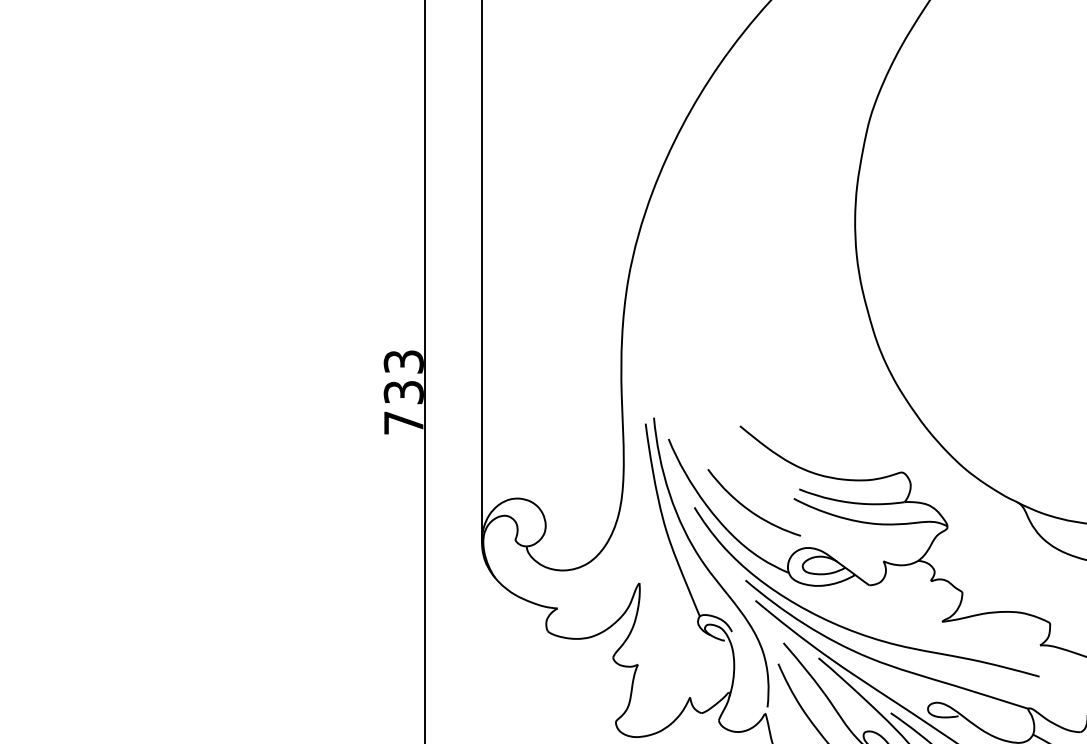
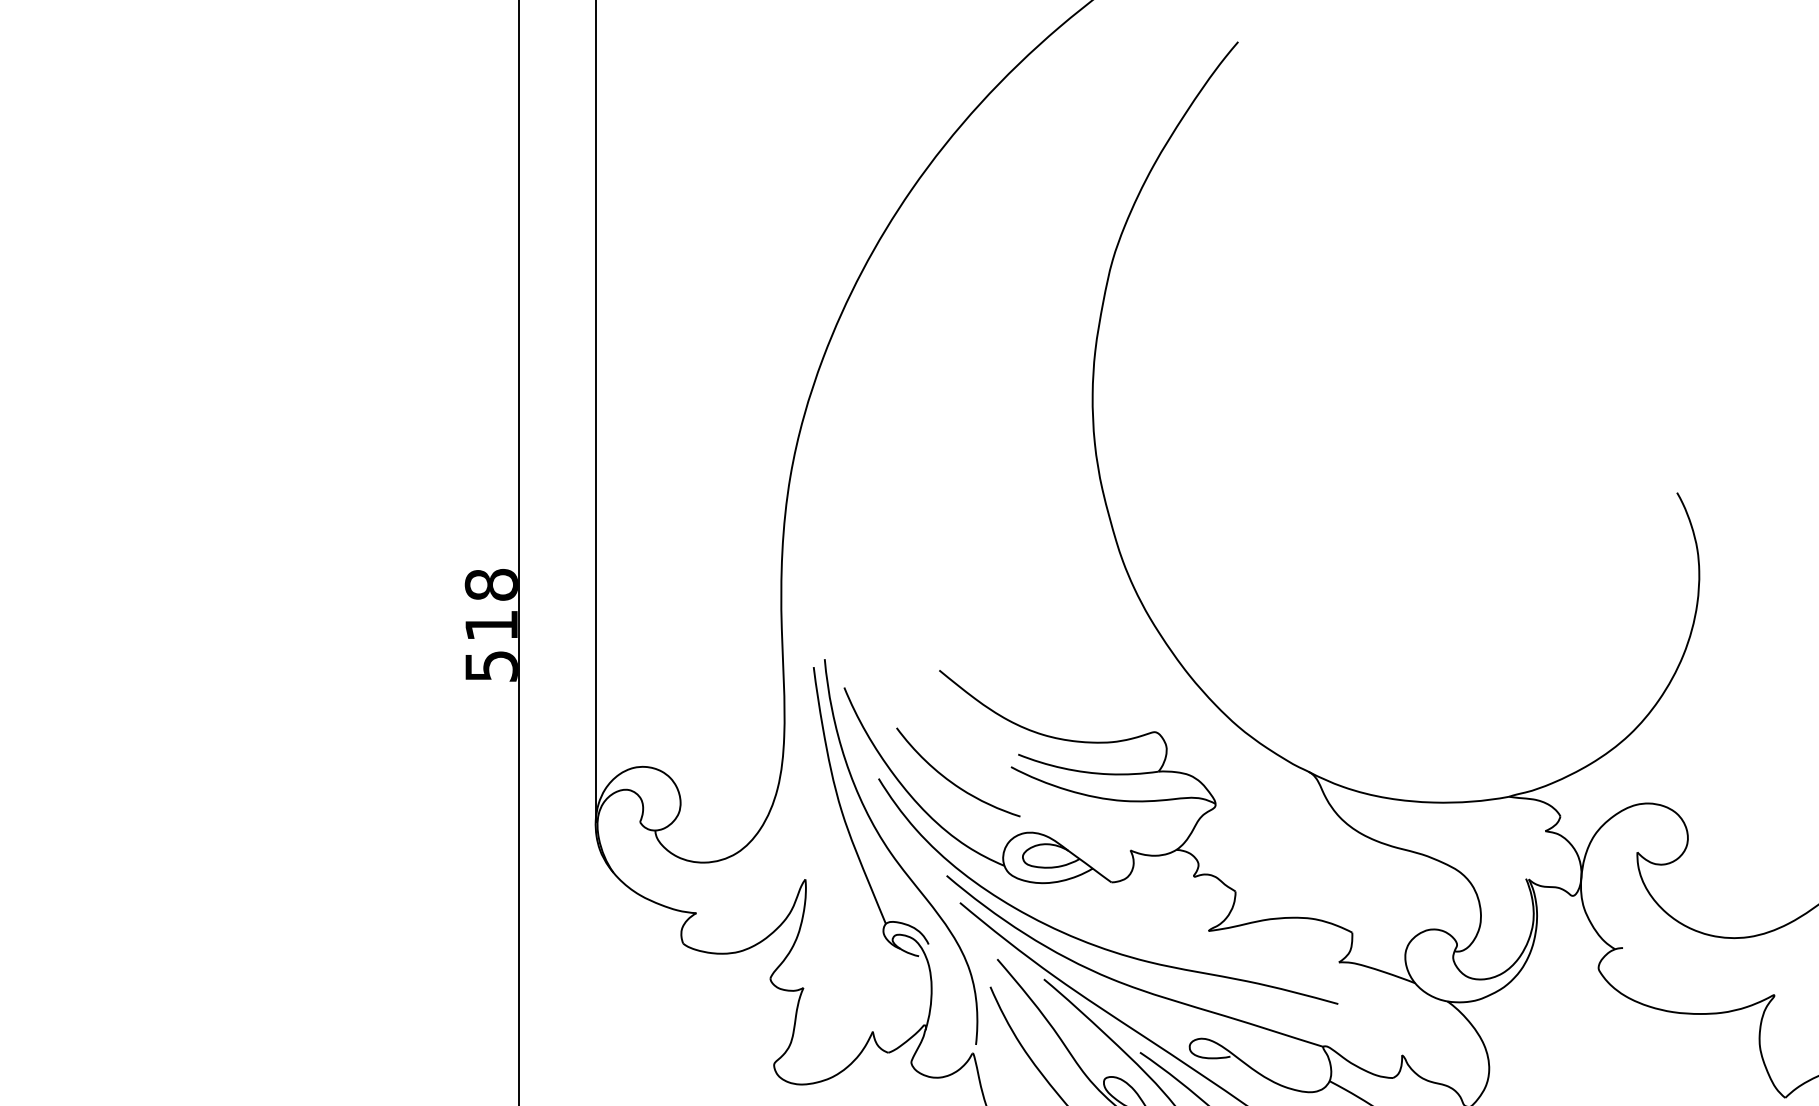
text: (402, 392) -> (490, 625), 733 -> 518

